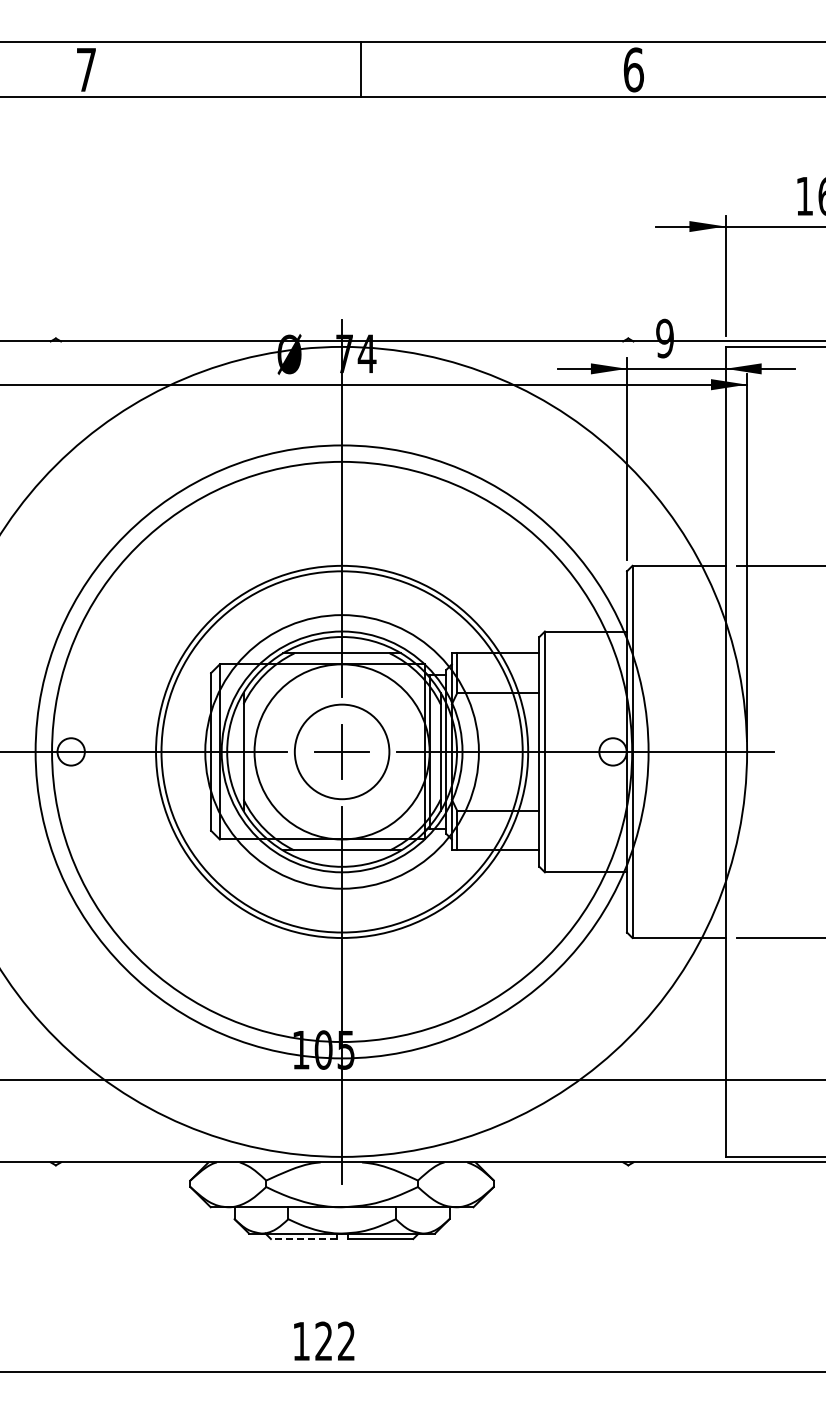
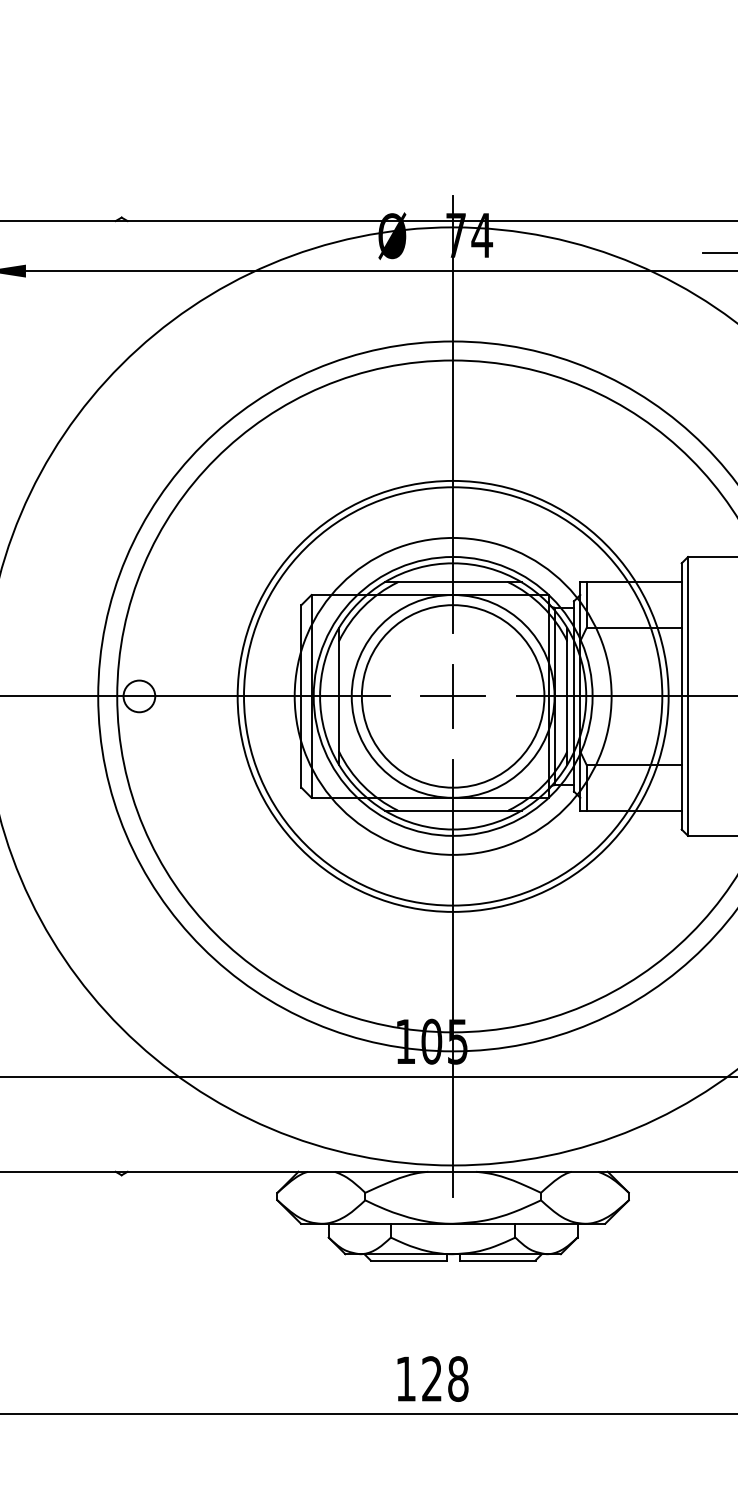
circle: (341, 751) -> (452, 695), size x1.67
line: (303, 1239) -> (408, 1261), dashed -> solid
text: (346, 1341) -> (458, 1379), 122 -> 128

